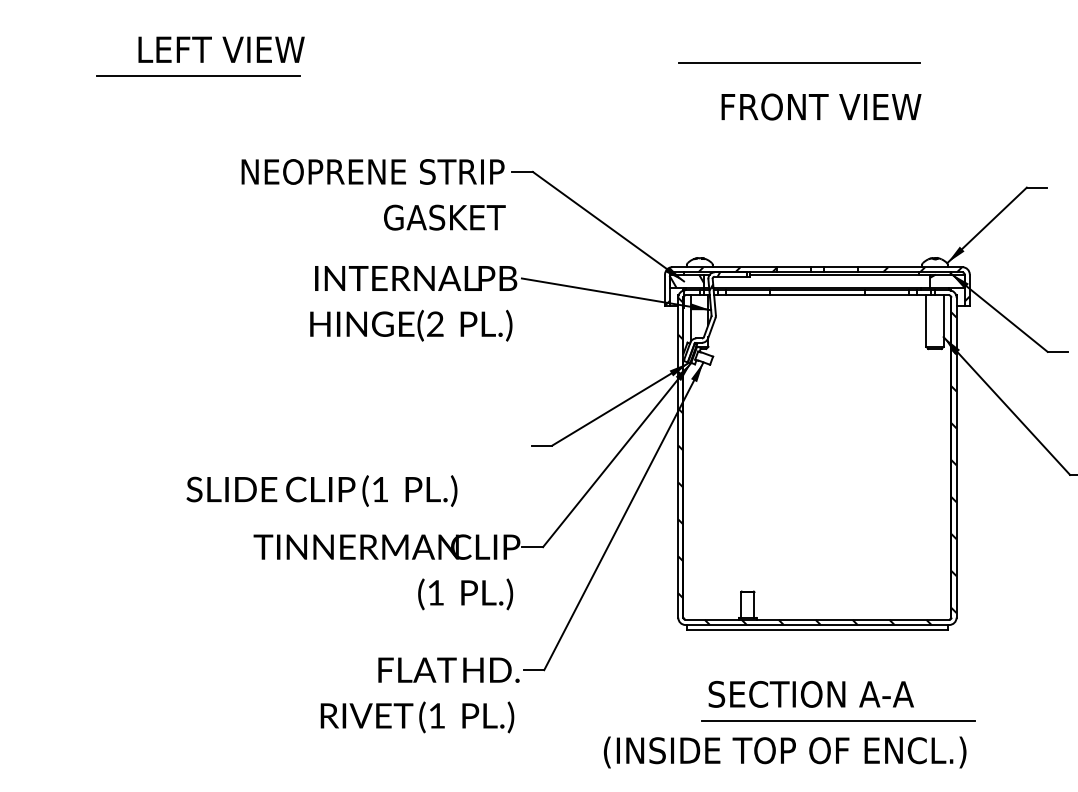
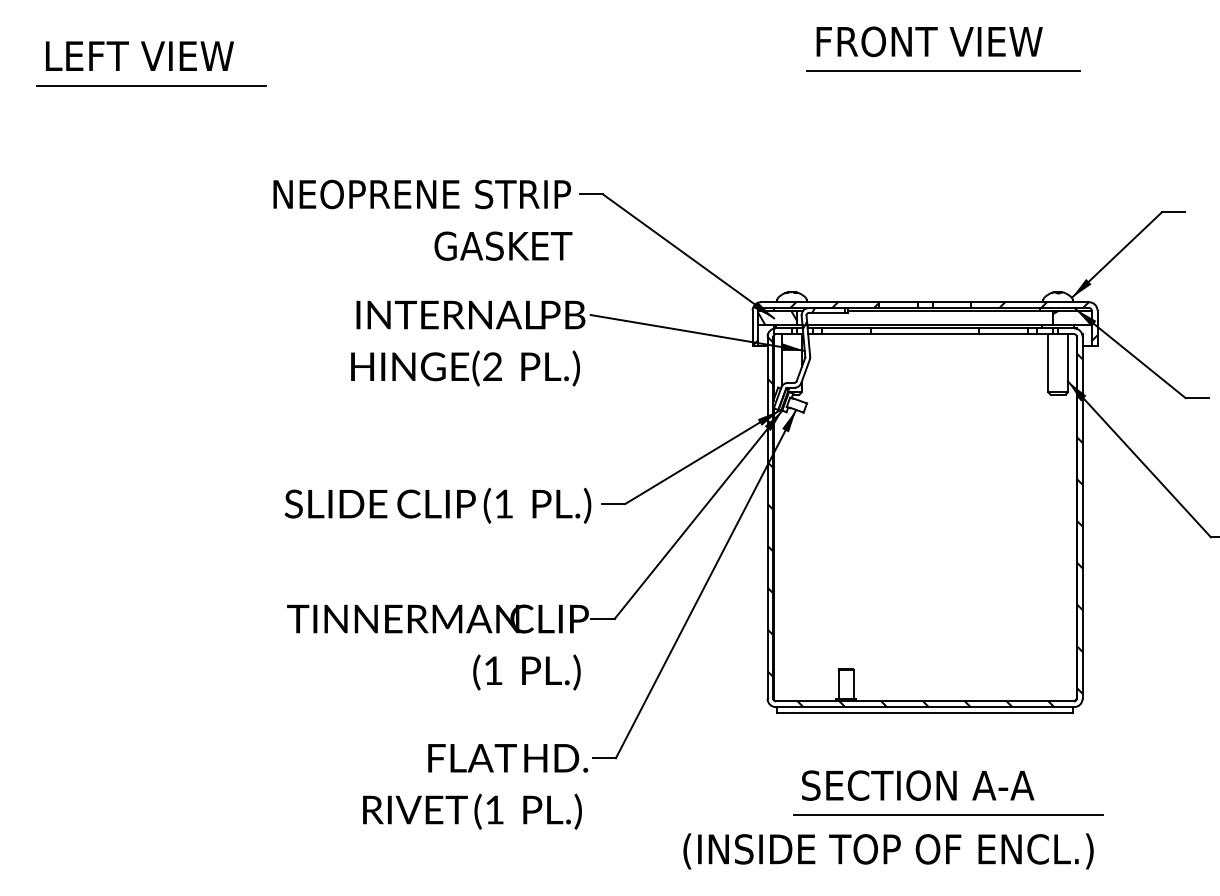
text: (221, 49) -> (139, 55), moved
line: (799, 62) -> (943, 70), moved
line: (198, 75) -> (151, 85), moved
text: (821, 106) -> (929, 41), moved
text: (321, 490) -> (437, 505), moved

